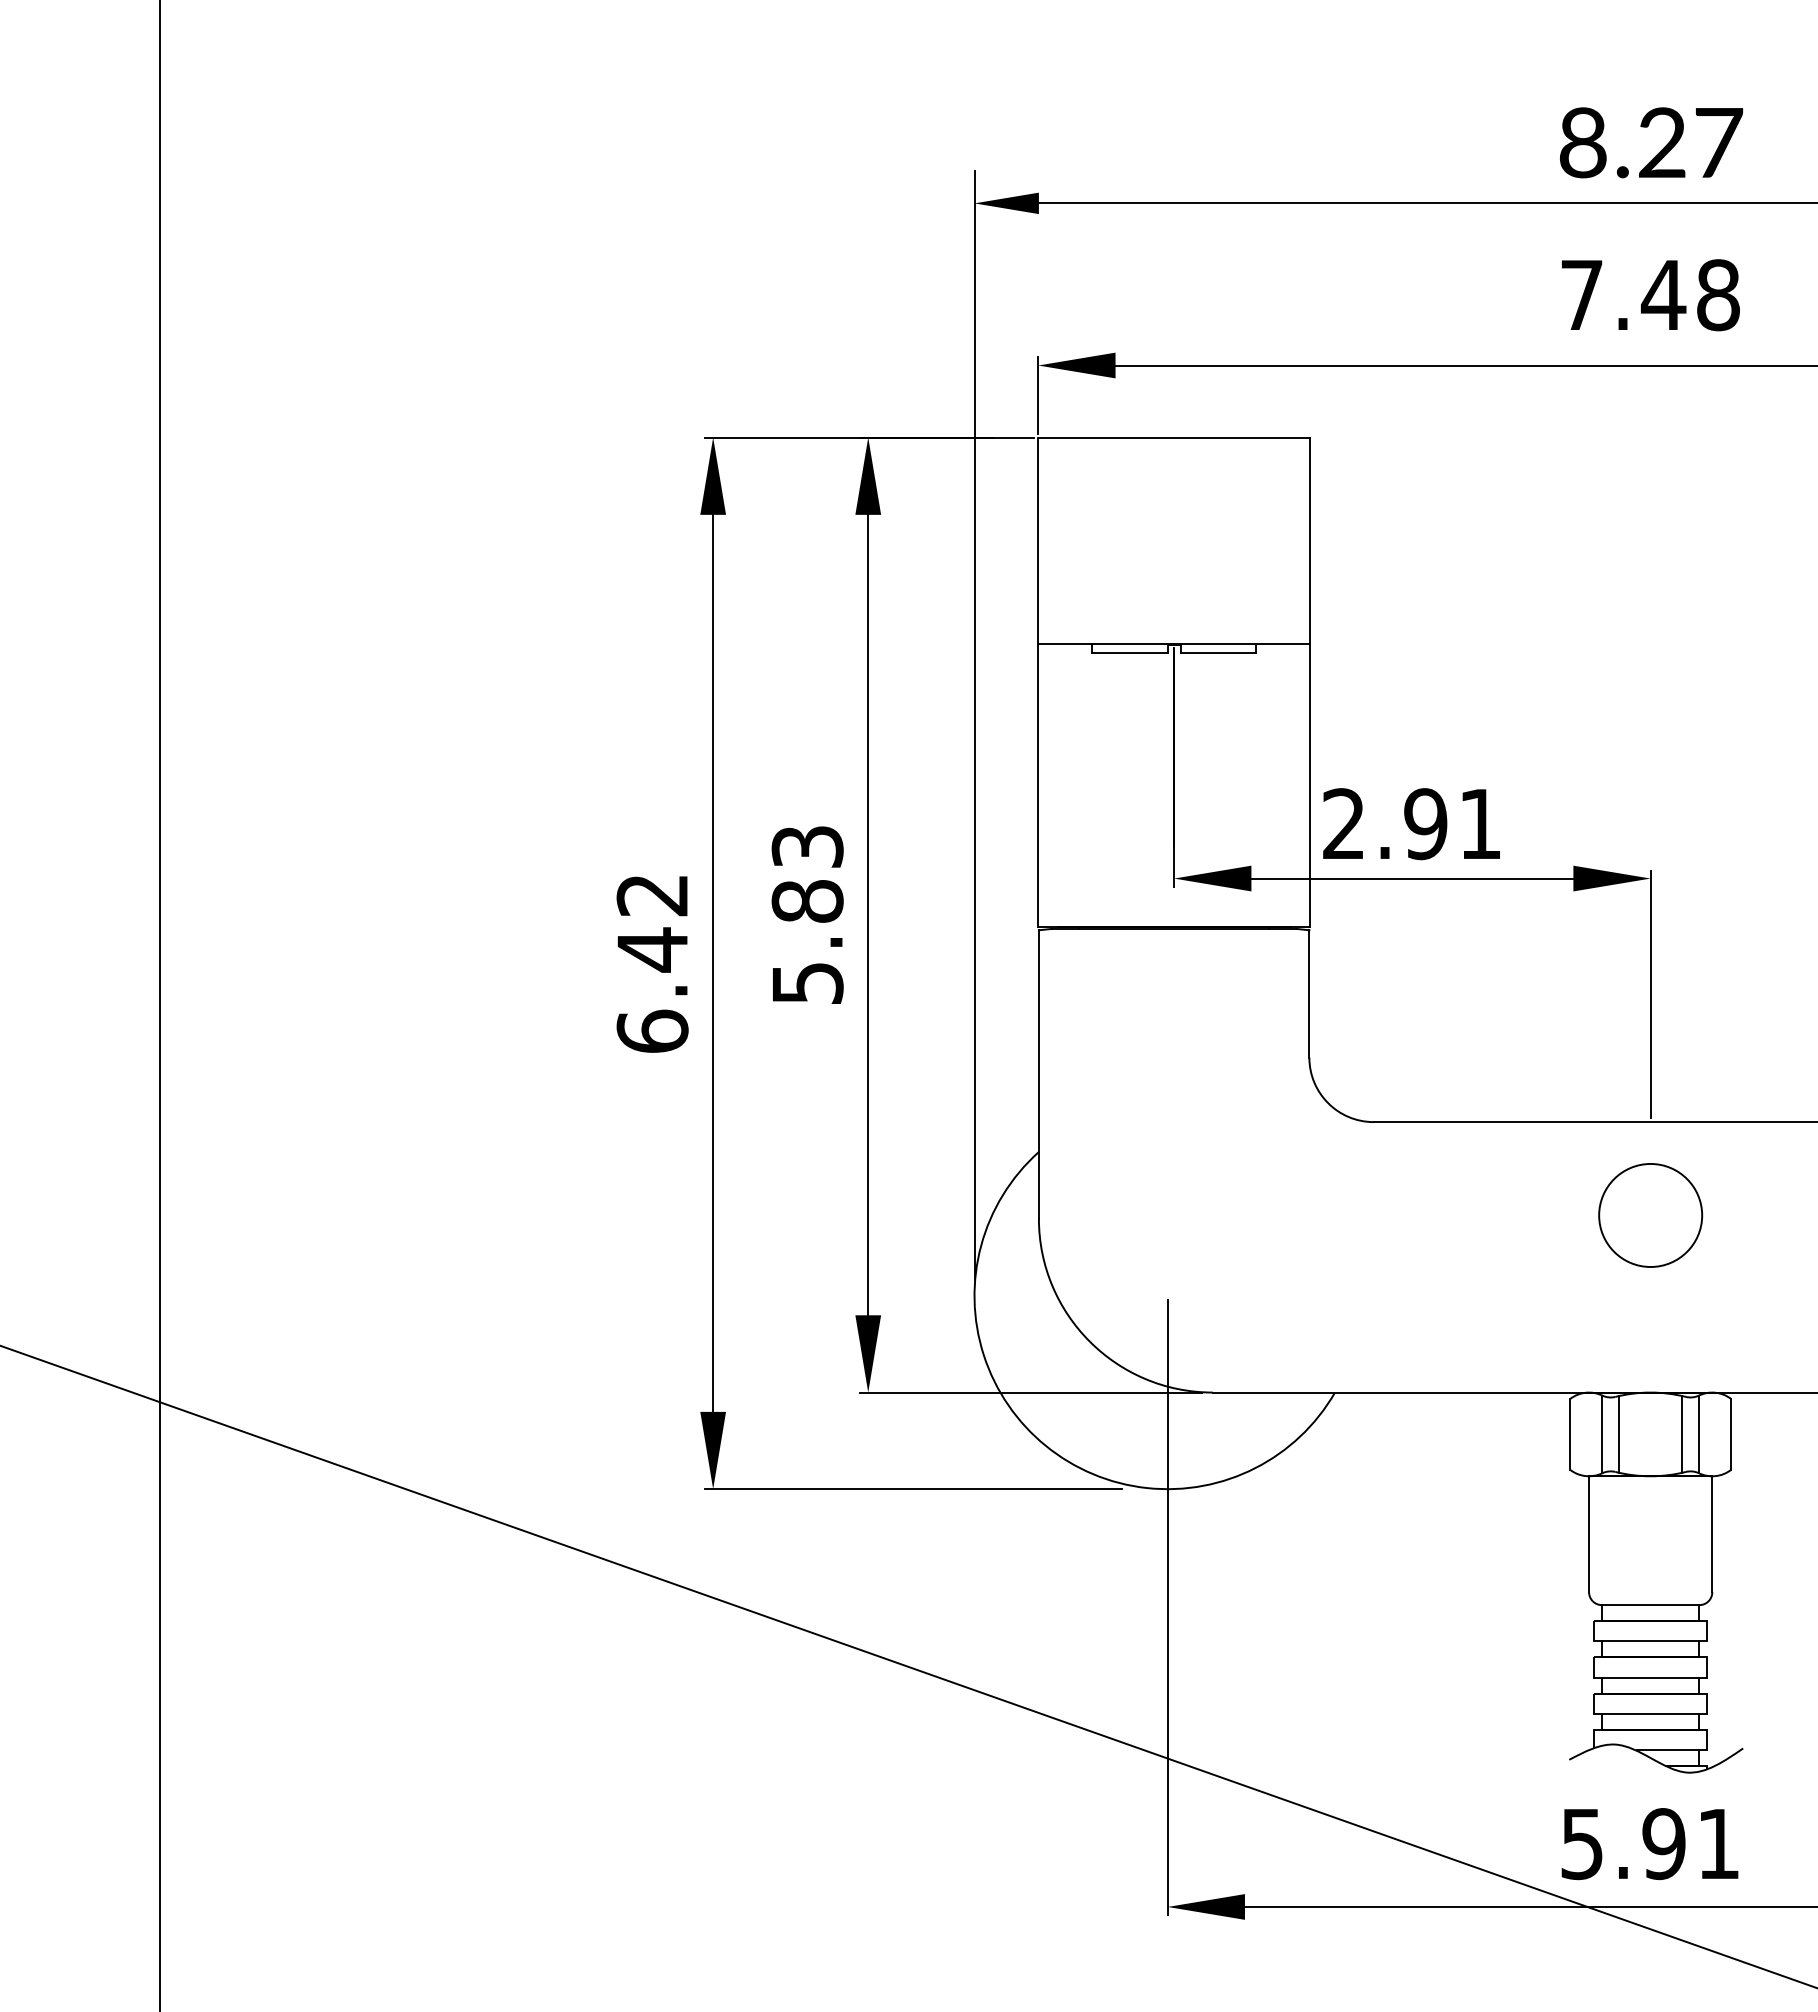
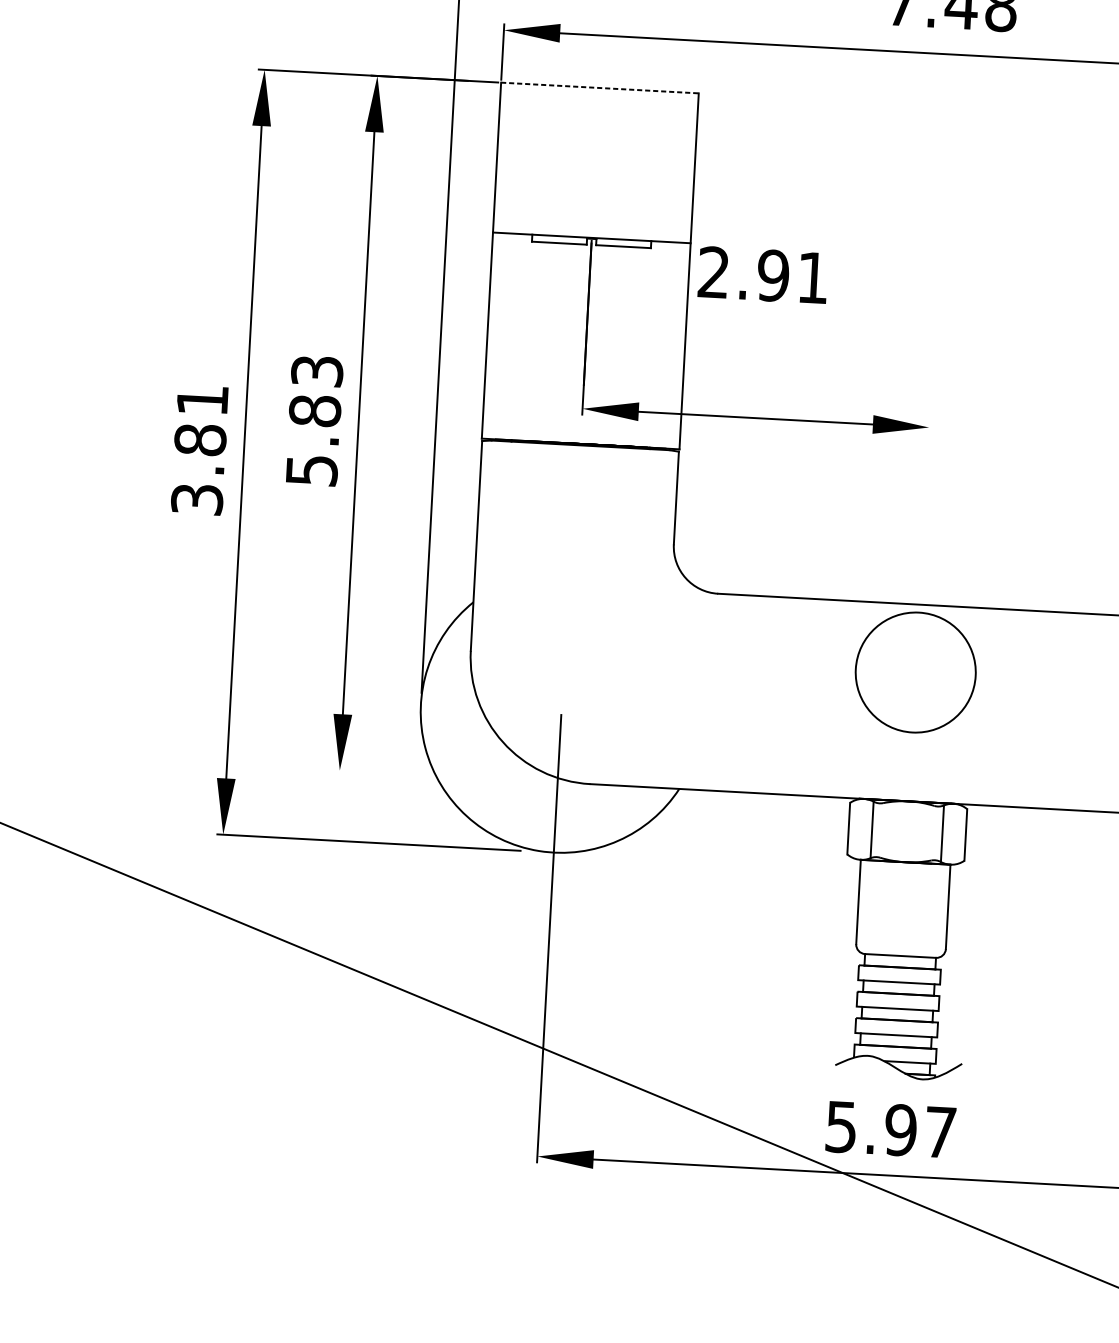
line: (1174, 437) -> (600, 87), solid -> dashed
text: (1411, 824) -> (762, 275), moved
text: (652, 963) -> (199, 449), 6.42 -> 3.81
line: (1650, 994) -> (924, 511), removed
circle: (1650, 1215) -> (915, 672), size x1.6
line: (1031, 1392) -> (458, 776), removed
line: (1619, 1434) -> (884, 830), removed
line: (1682, 1434) -> (930, 833), removed
text: (1718, 1843) -> (940, 1132), 5.91 -> 5.97

